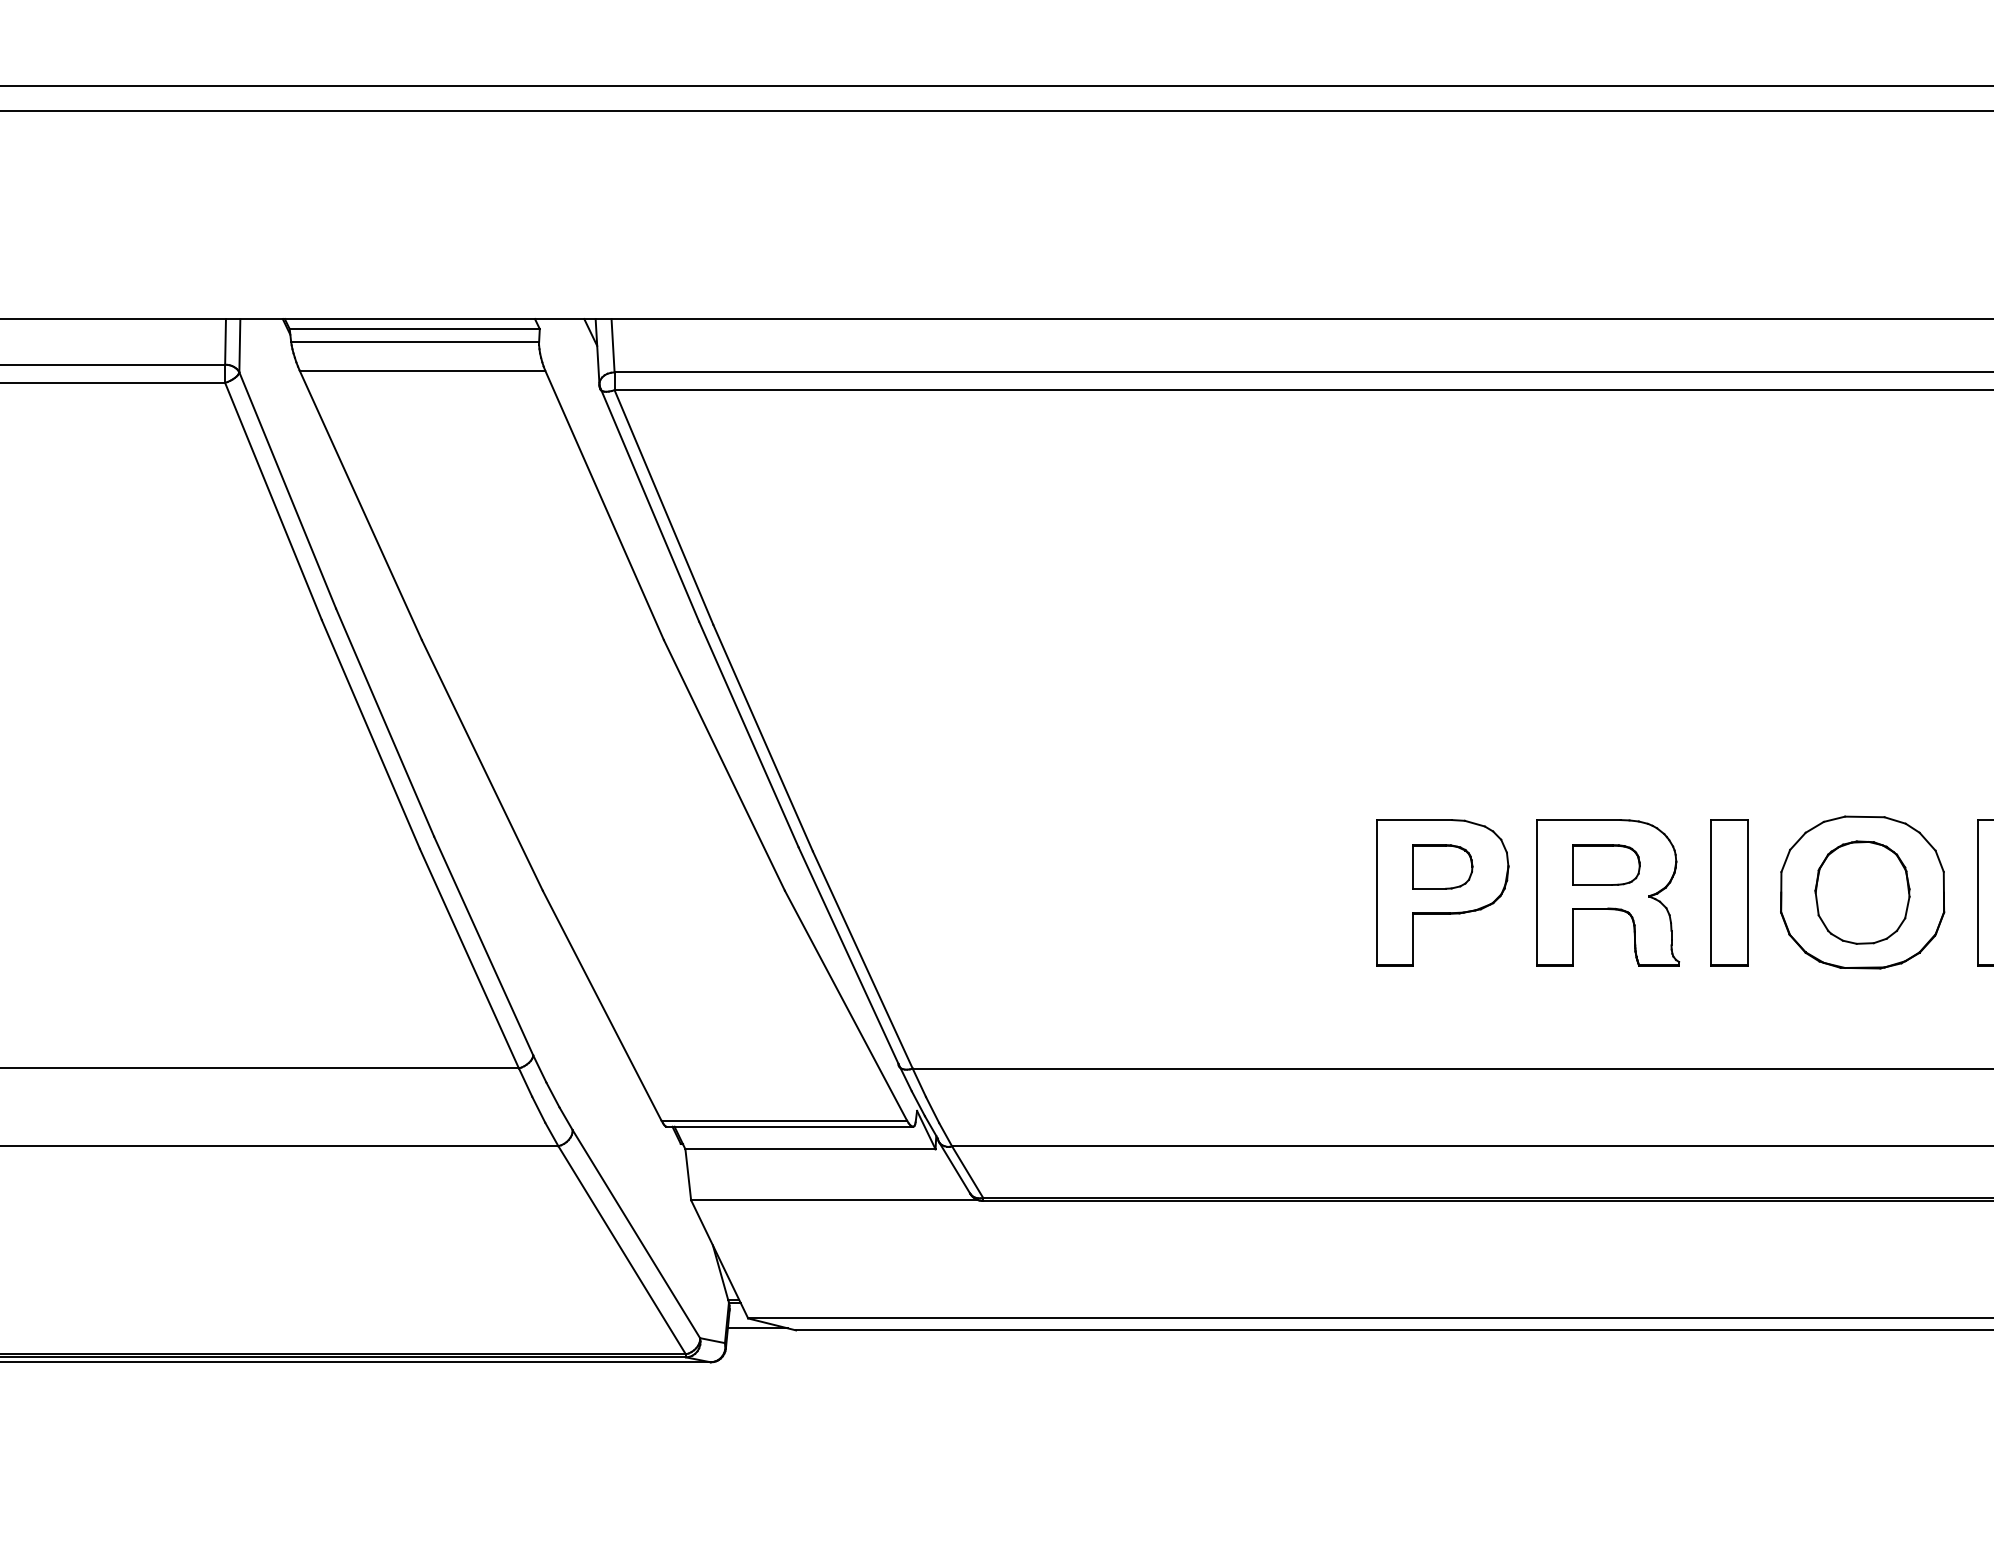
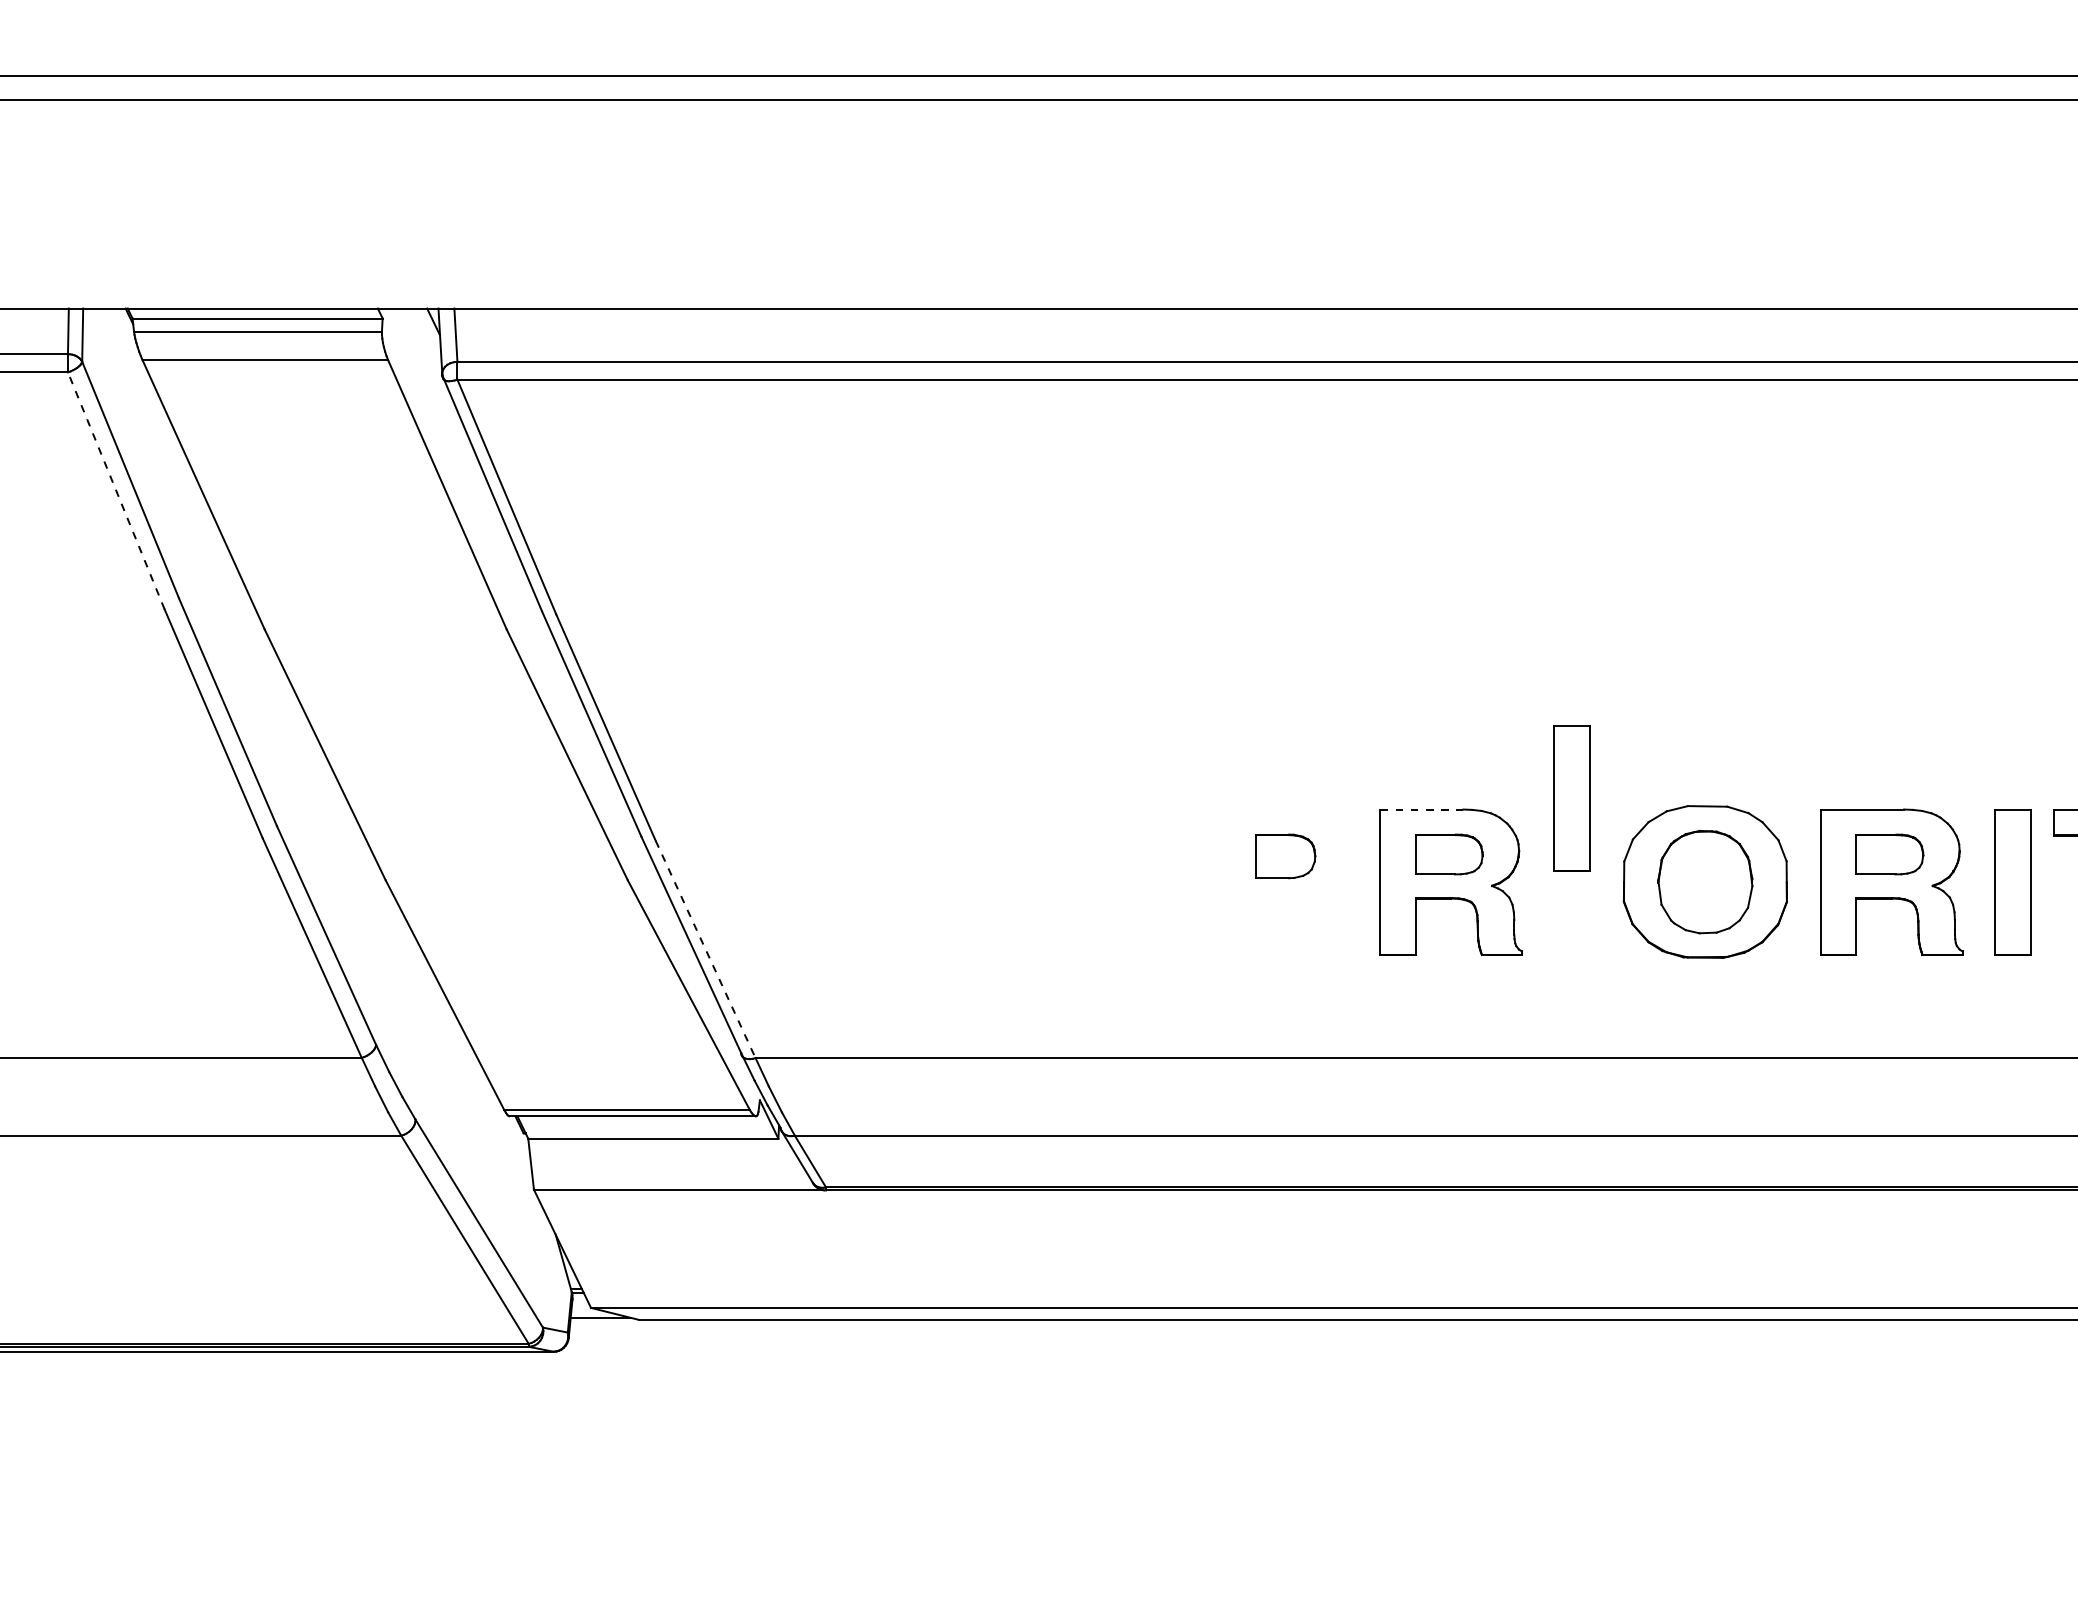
line: (273, 501) -> (116, 490), solid -> dashed
line: (1578, 820) -> (1421, 809), solid -> dashed
part: (1442, 892) -> (1285, 881), removed
part: (1728, 893) -> (1571, 798), moved
line: (862, 960) -> (705, 949), solid -> dashed

